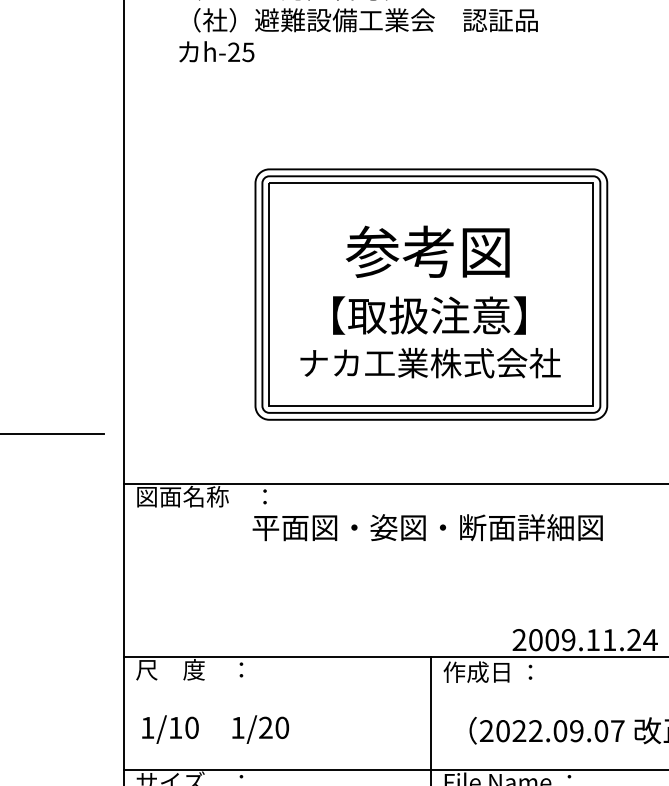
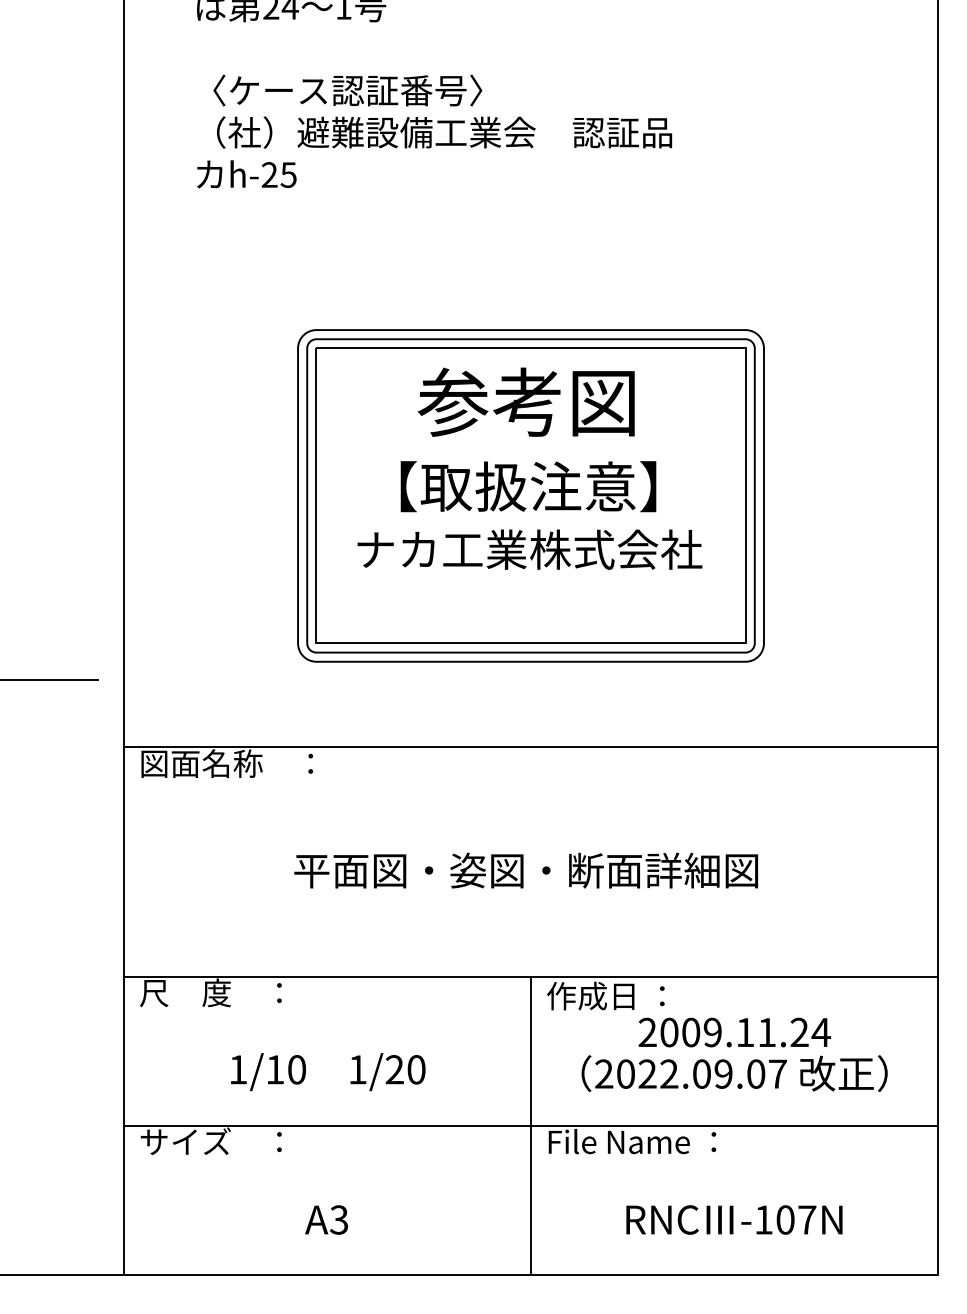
text: (430, 301) -> (529, 468), moved
text: (427, 527) -> (525, 870), moved
text: (585, 640) -> (734, 1032), moved
text: (215, 729) -> (328, 1072), moved

